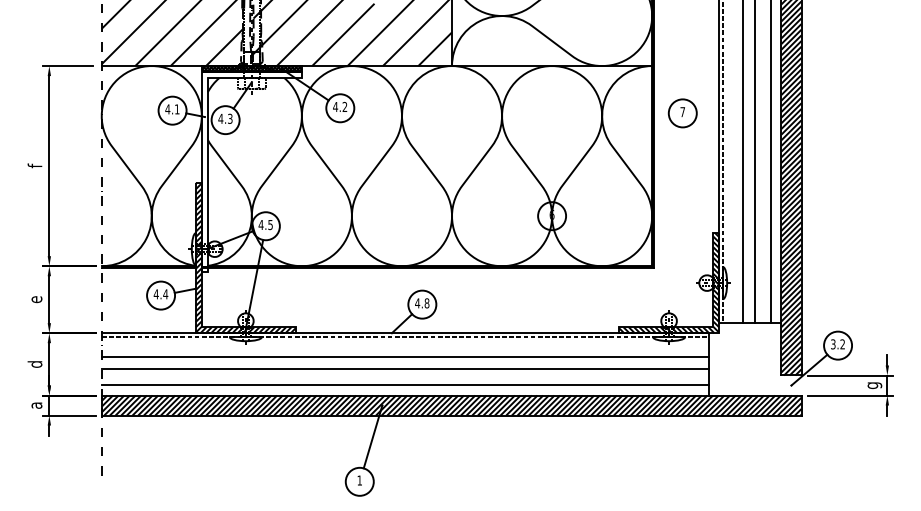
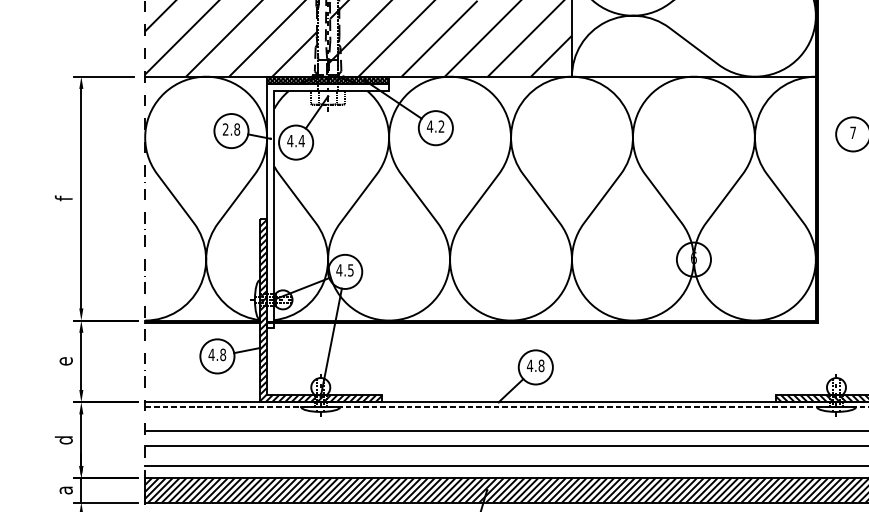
text: (172, 109) -> (231, 129), 4.1 -> 2.8
text: (229, 118) -> (300, 140), 4.3 -> 4.4
text: (165, 294) -> (222, 355), 4.4 -> 4.8

